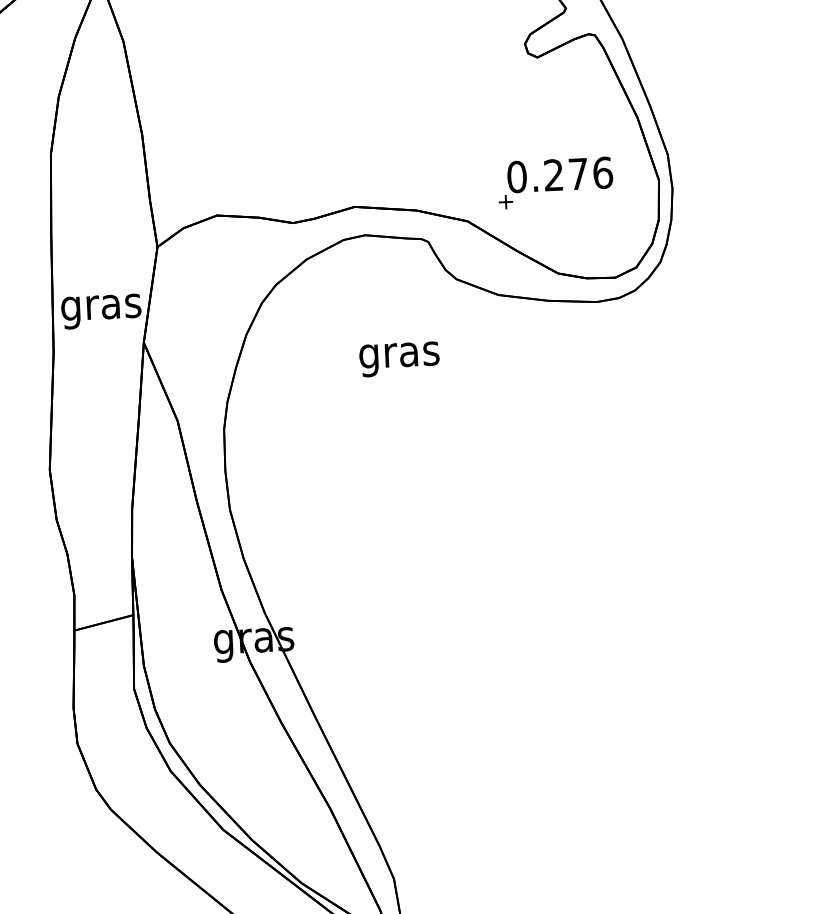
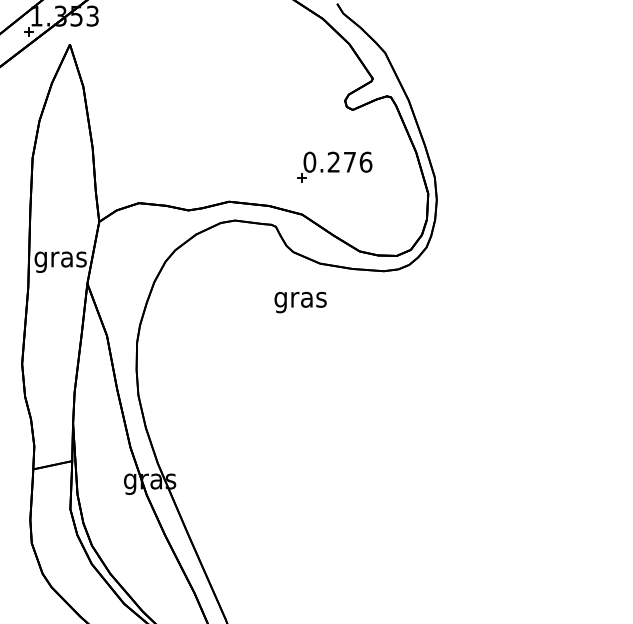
part: (555, 181) -> (334, 166), moved
text: (399, 359) -> (300, 302), moved

